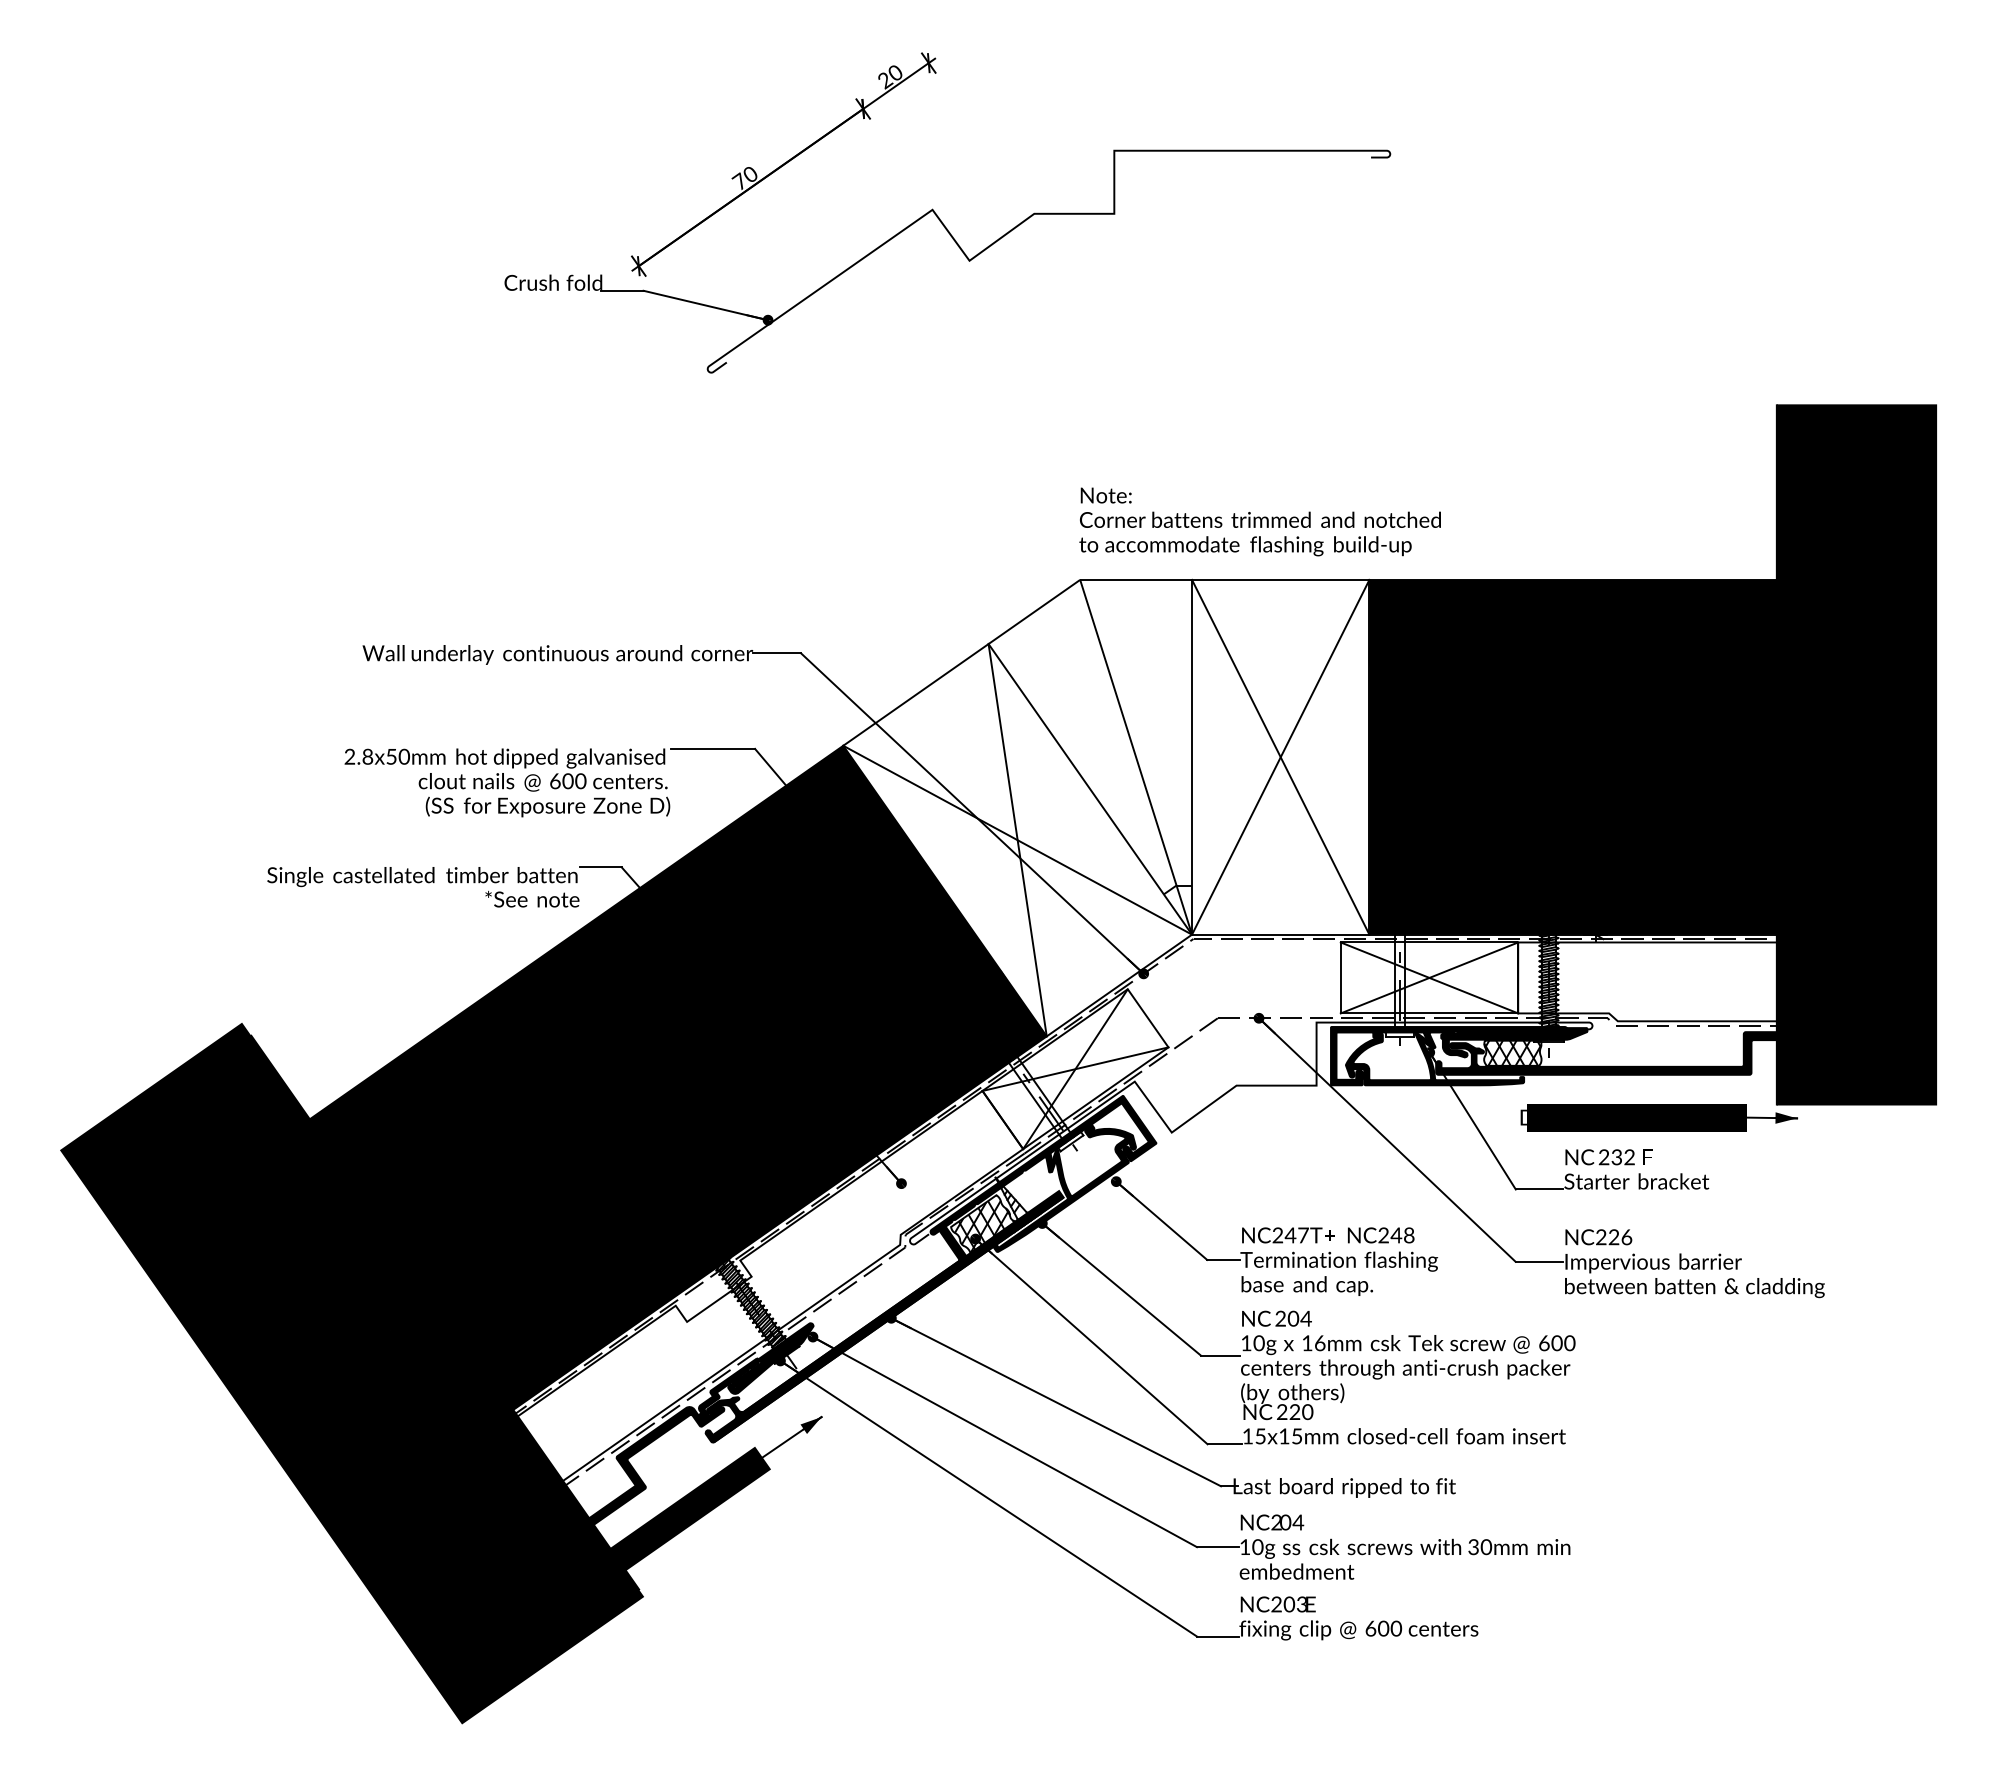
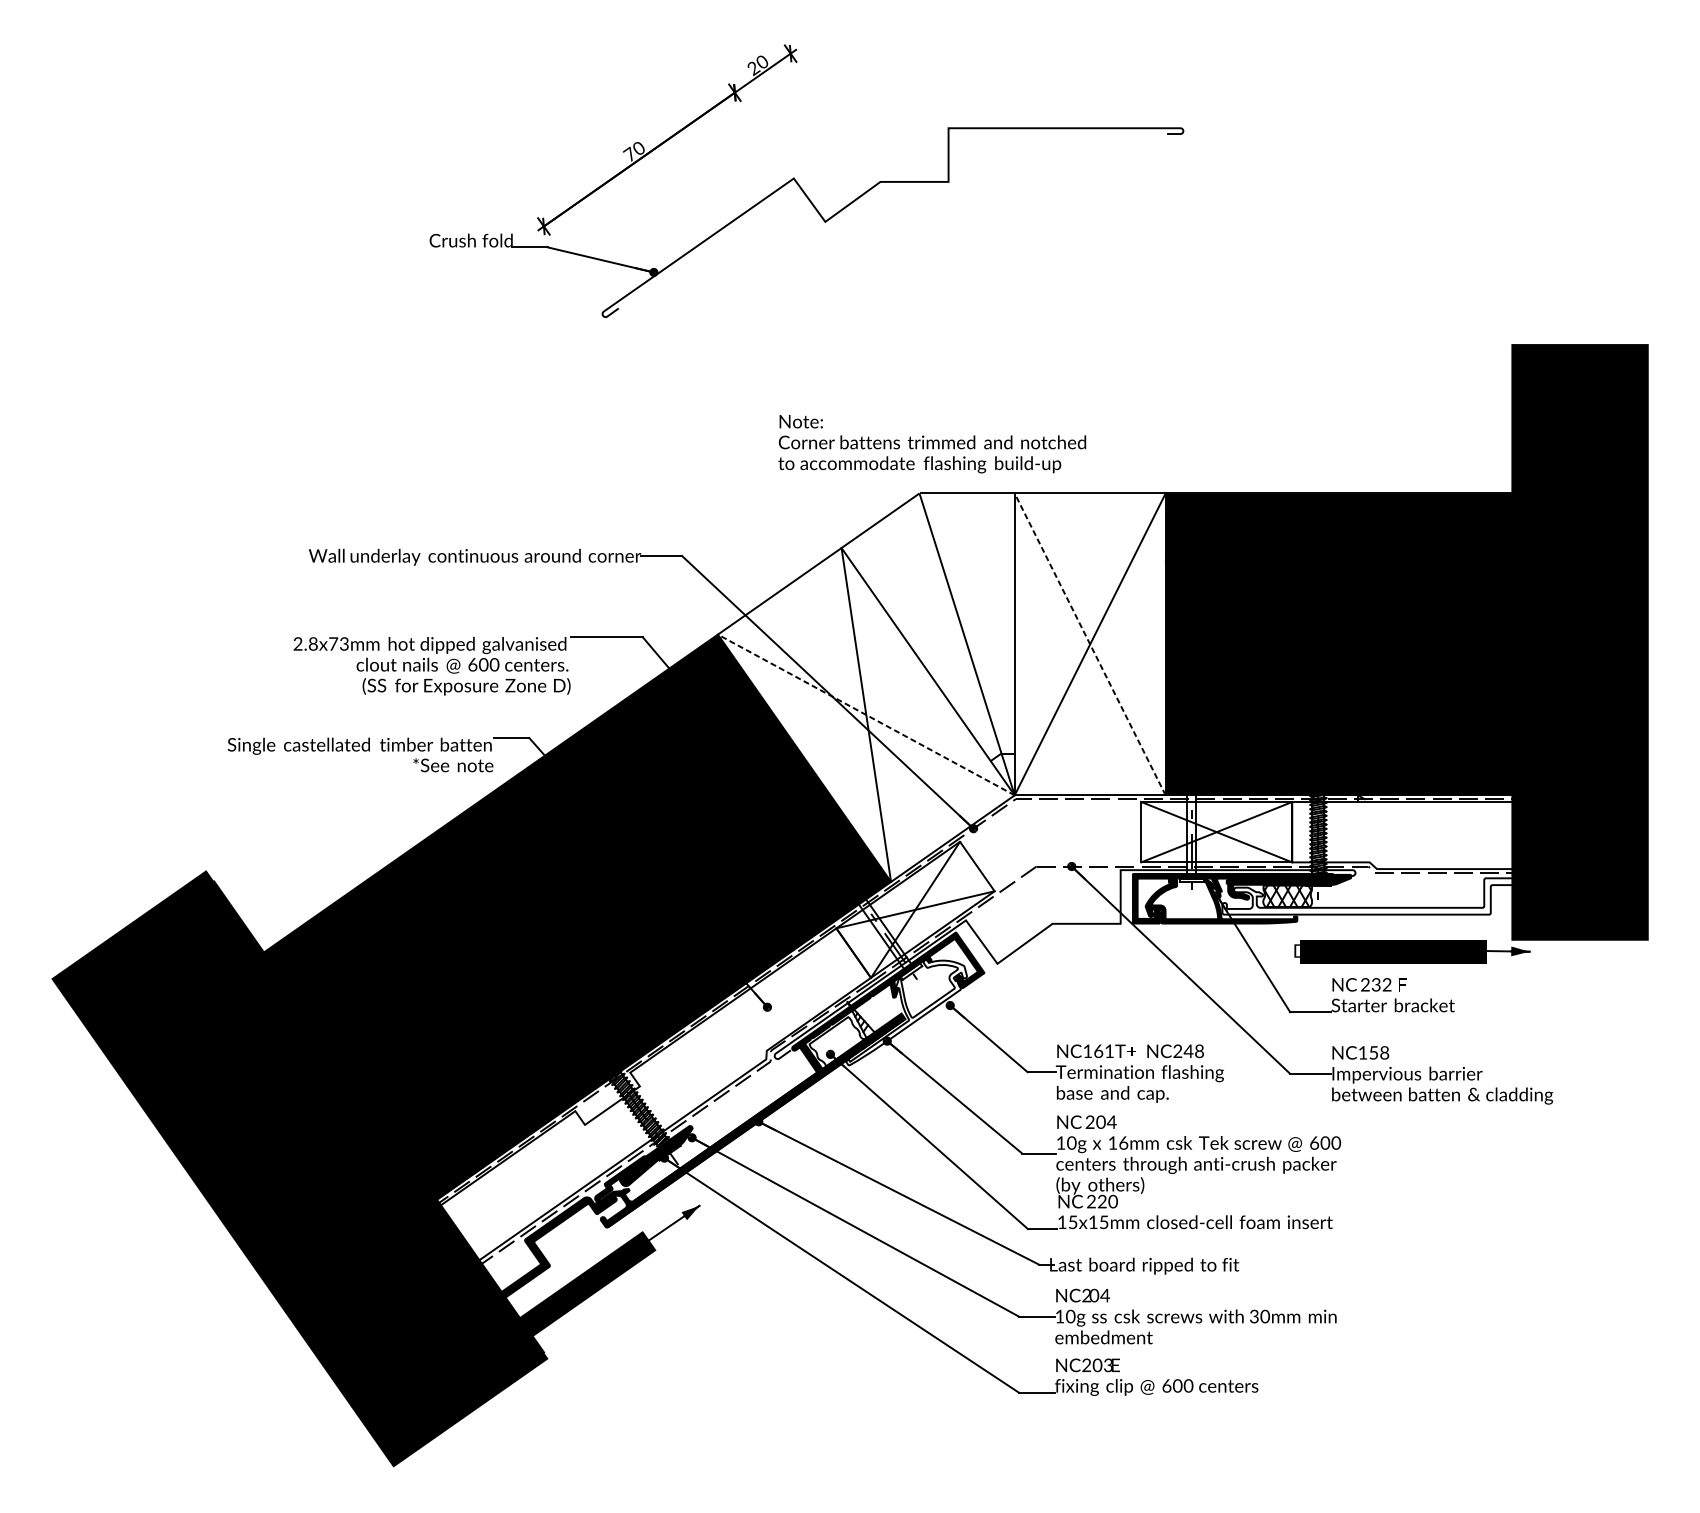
text: (1259, 521) -> (931, 443), moved
text: (397, 756) -> (338, 643), 2.8x50mm -> 2.8x73mm
line: (1280, 756) -> (1089, 643), solid -> dashed
line: (1017, 839) -> (866, 714), solid -> dashed
fill: (1674, 1053) -> (1425, 896), removed
fill: (1064, 1189) -> (906, 1012), removed
hatch: (985, 1226) -> (838, 1043), removed
text: (1290, 1235) -> (1098, 1051), NC247T -> NC161T
text: (1614, 1237) -> (1374, 1053), NC226 -> NC158

